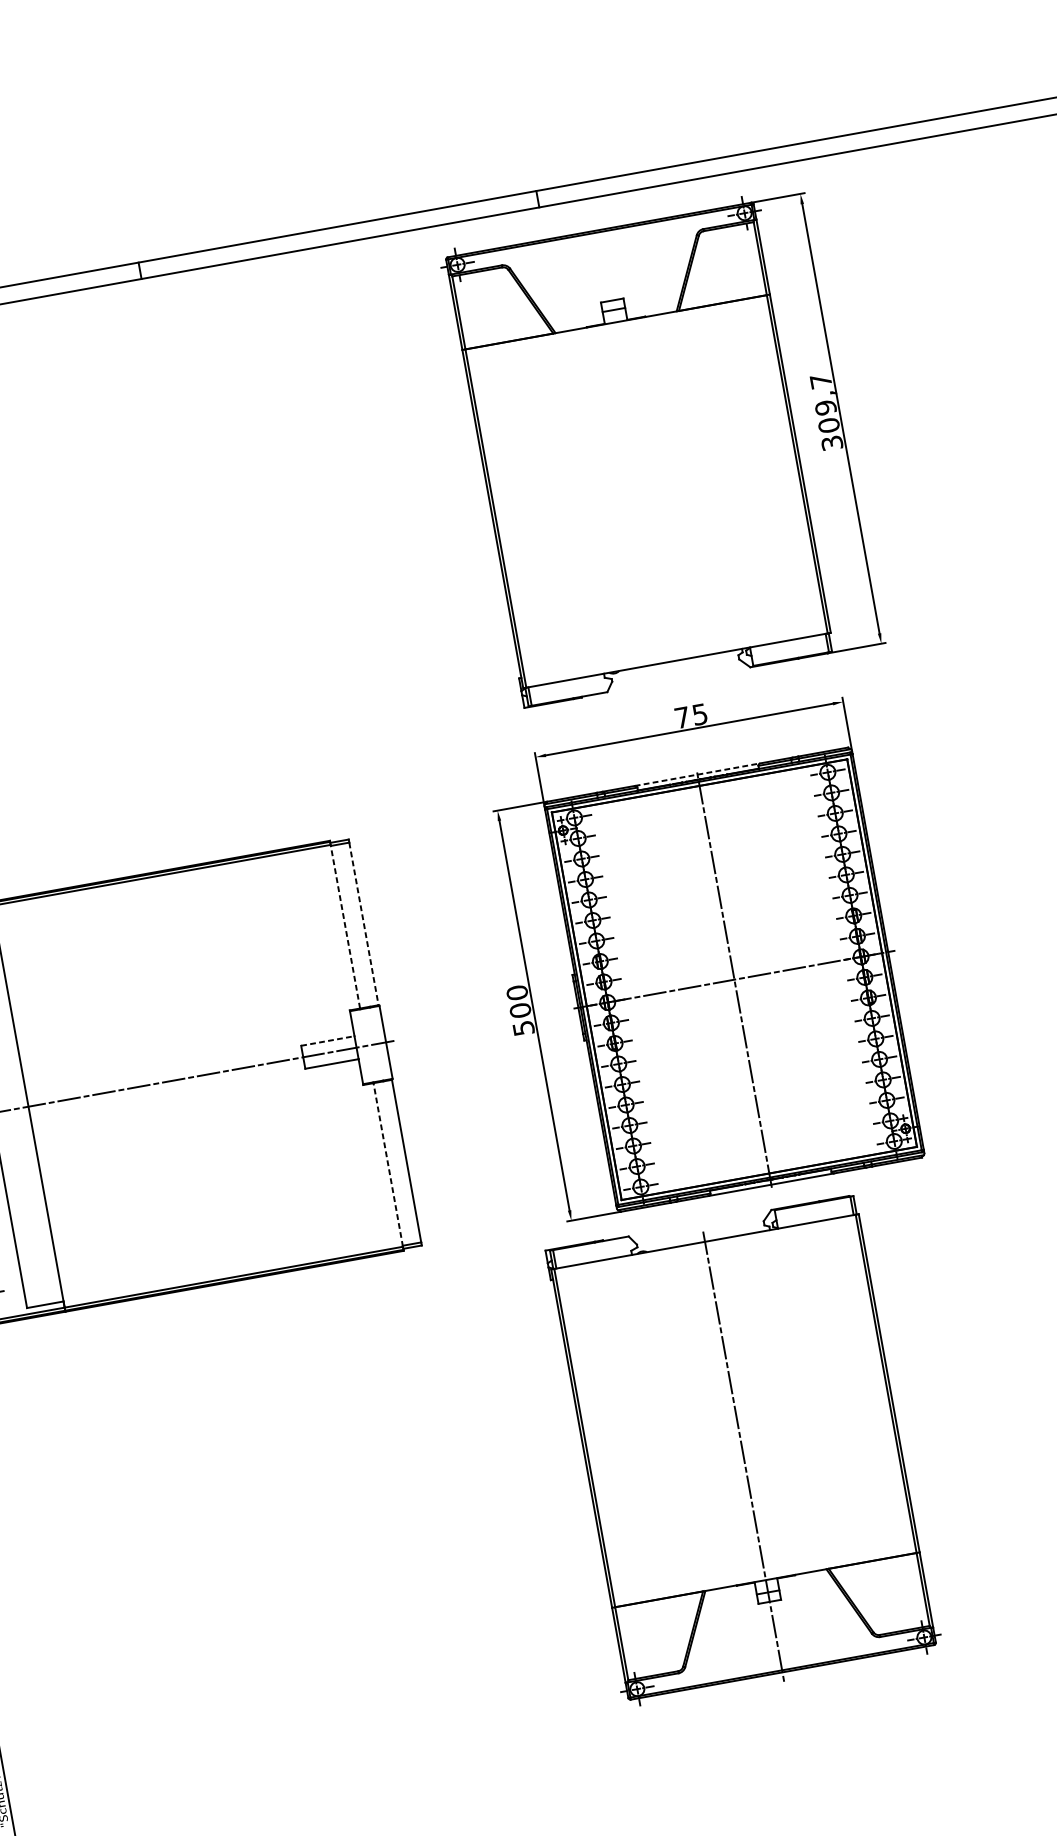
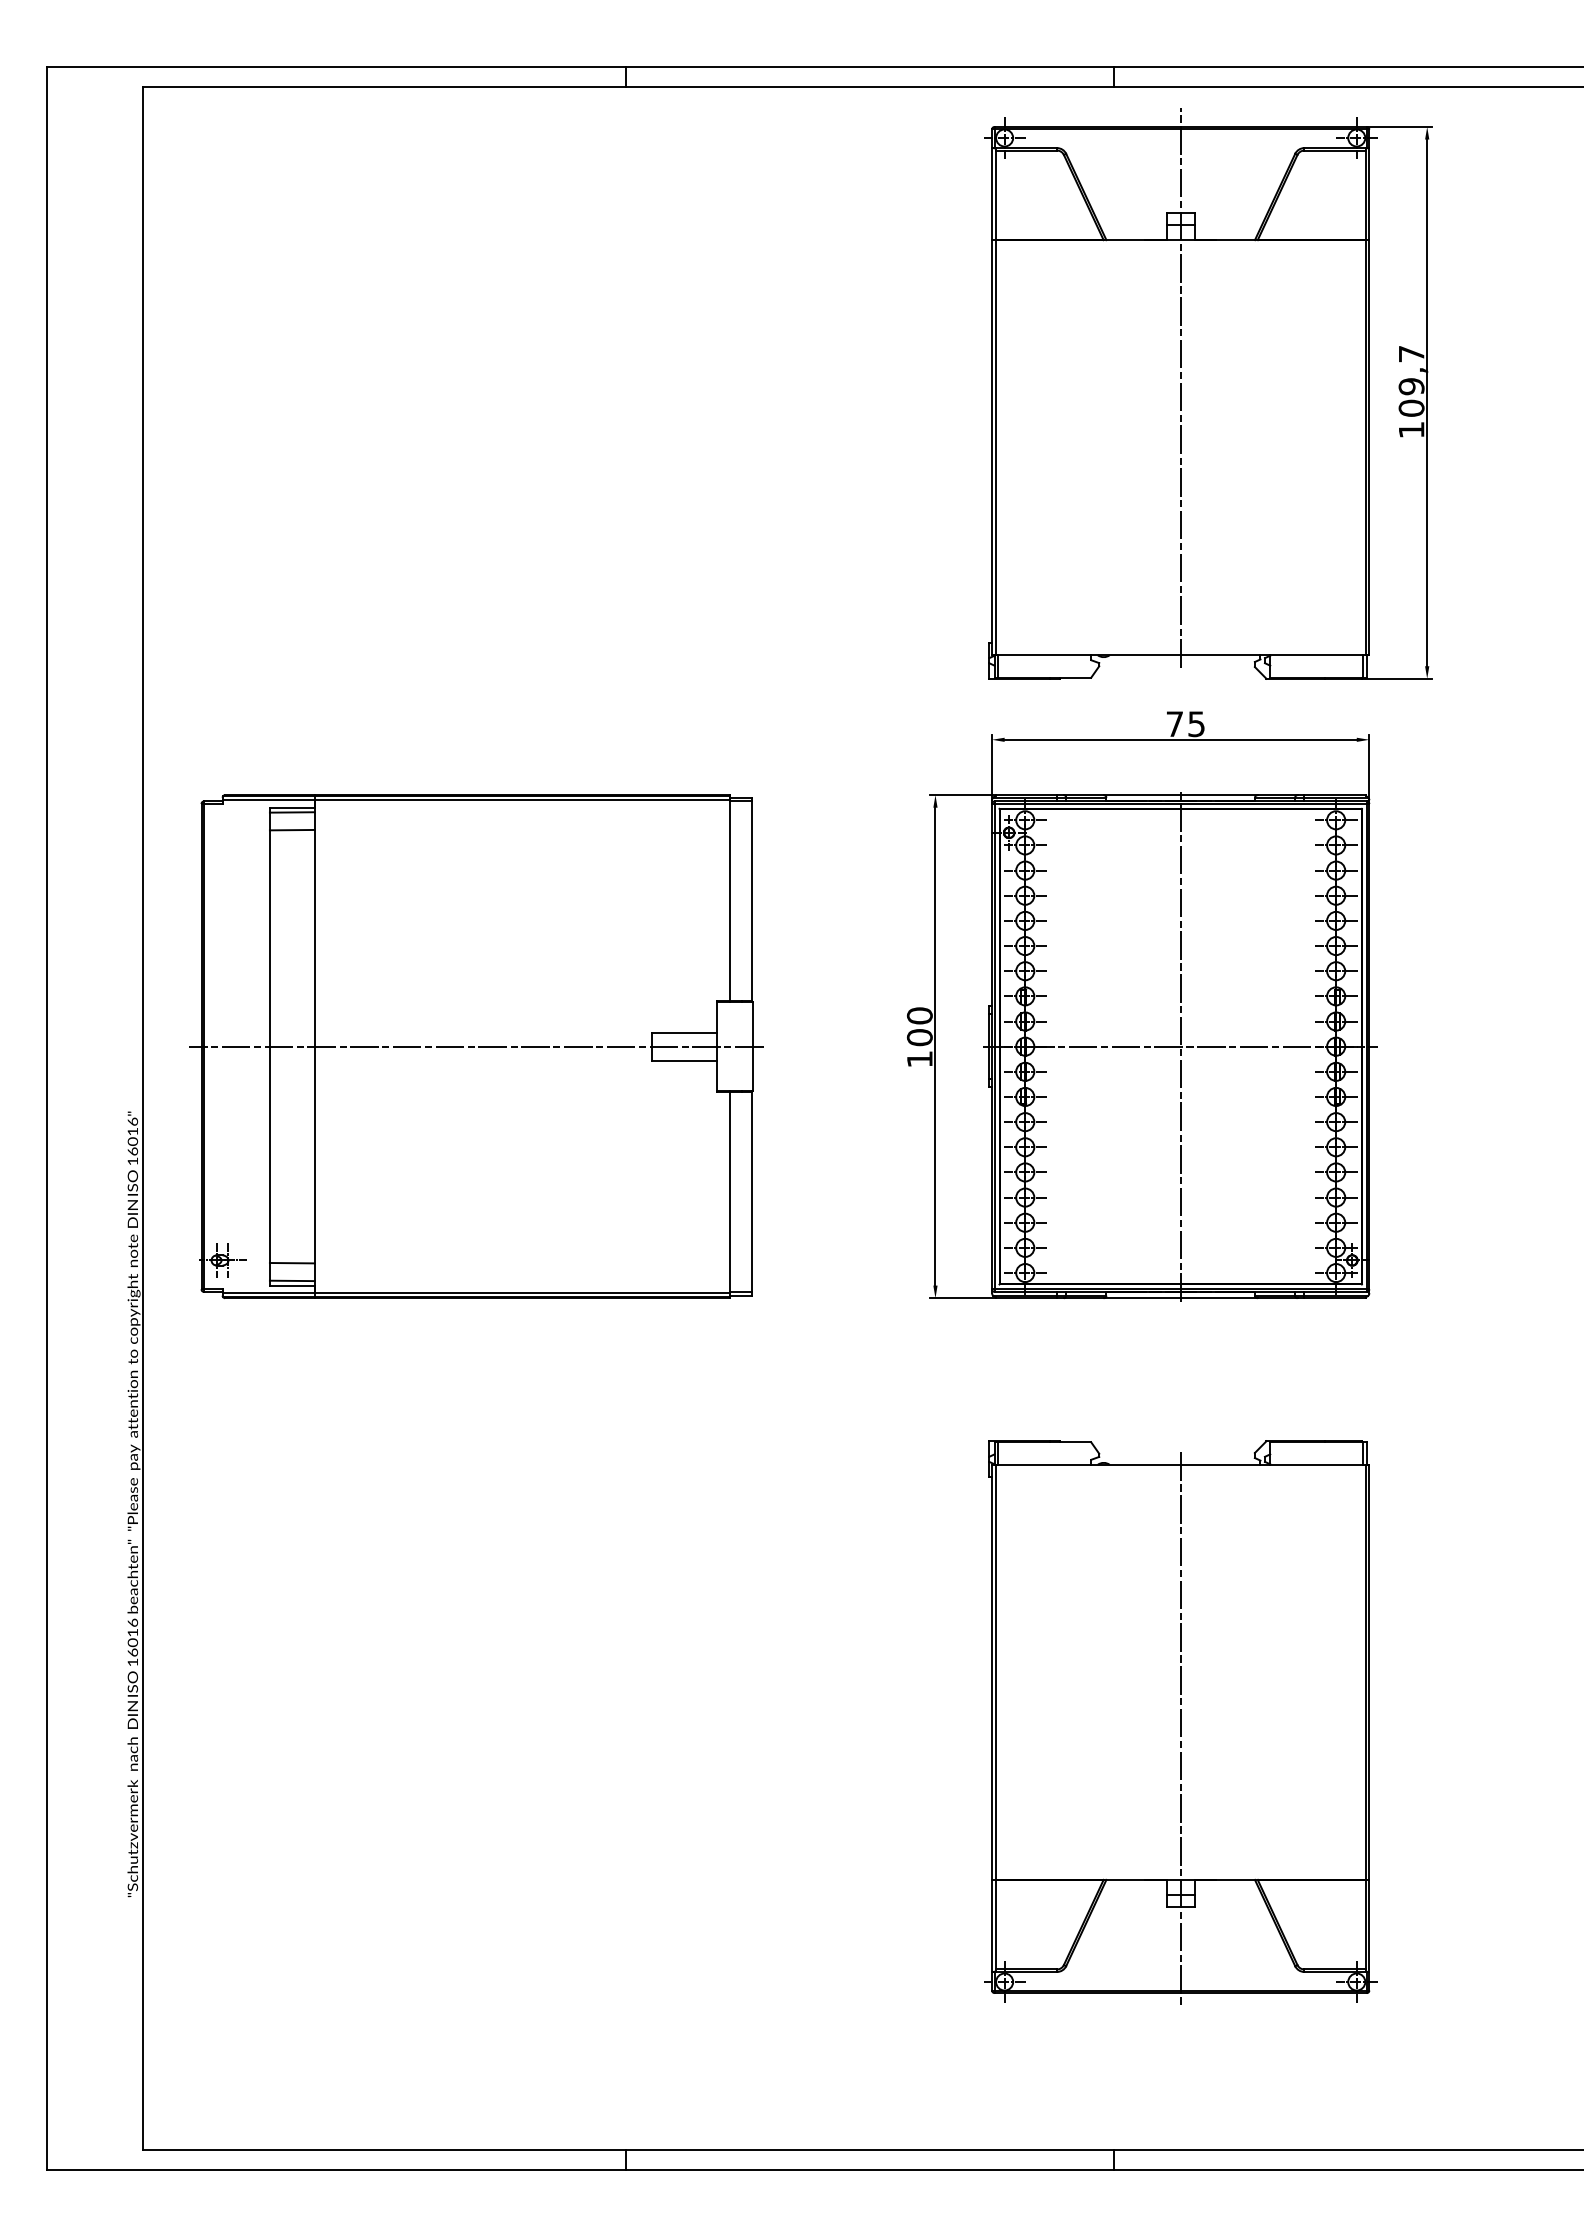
line: (637, 442) -> (1180, 387), added
text: (832, 443) -> (1411, 430), 309,7 -> 109,7
line: (698, 774) -> (1181, 795), dashed -> solid
line: (364, 924) -> (752, 901), dashed -> solid
line: (345, 926) -> (729, 900), dashed -> solid
text: (523, 1028) -> (919, 1059), 500 -> 100
line: (327, 1040) -> (684, 1032), dashed -> solid
line: (388, 1164) -> (729, 1192), dashed -> solid
line: (41, 1286) -> (291, 1263), added
line: (43, 1300) -> (291, 1280), added
part: (742, 1451) -> (1180, 1722), moved

